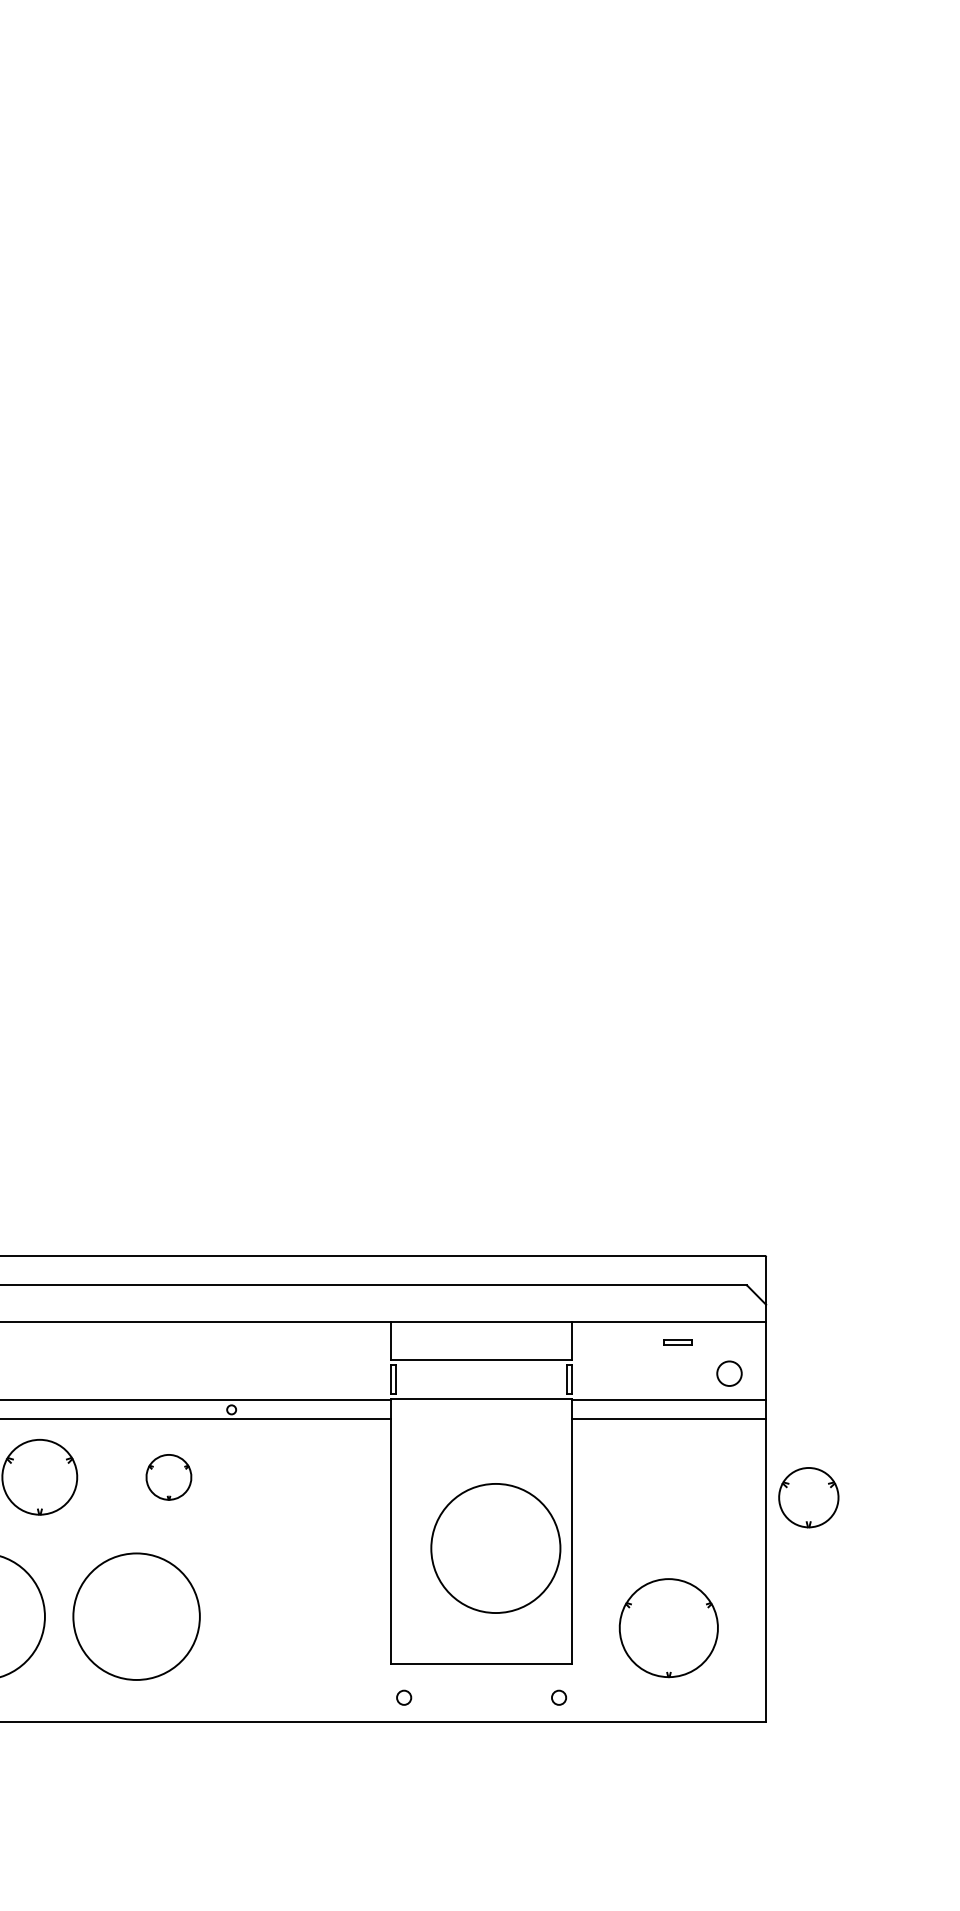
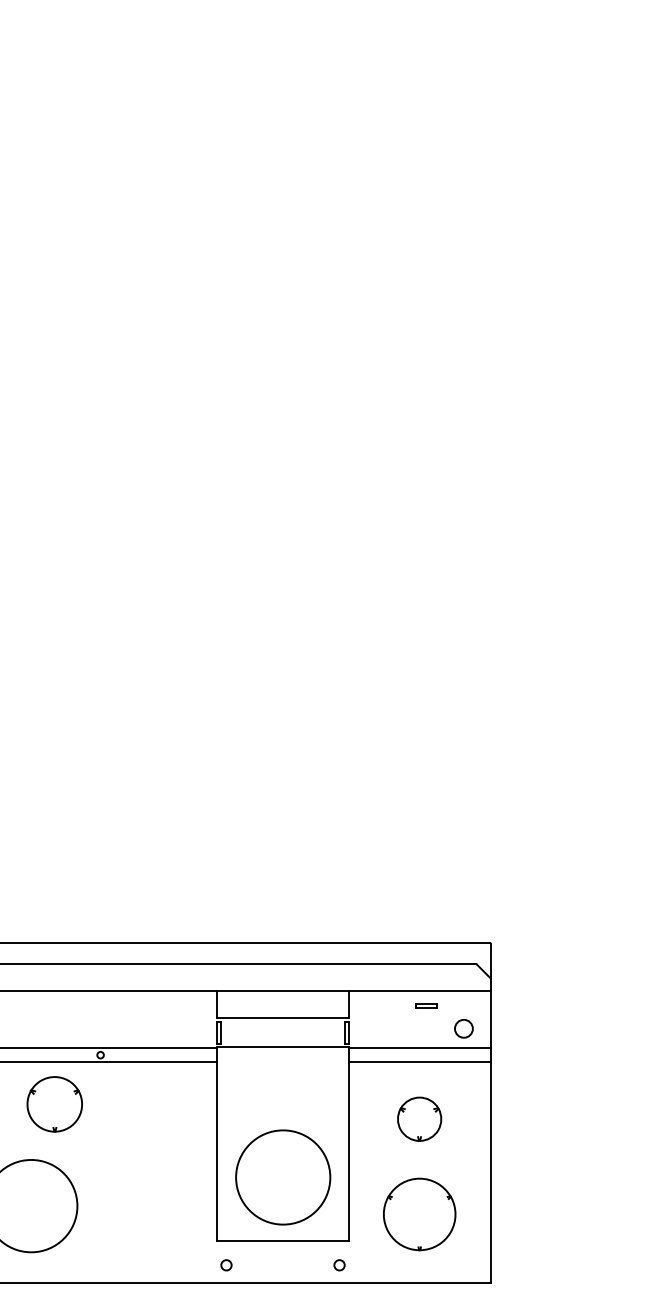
part: (168, 1477) -> (54, 1104), size x1.67
part: (808, 1497) -> (419, 1119), moved
circle: (495, 1548) -> (282, 1177), moved

